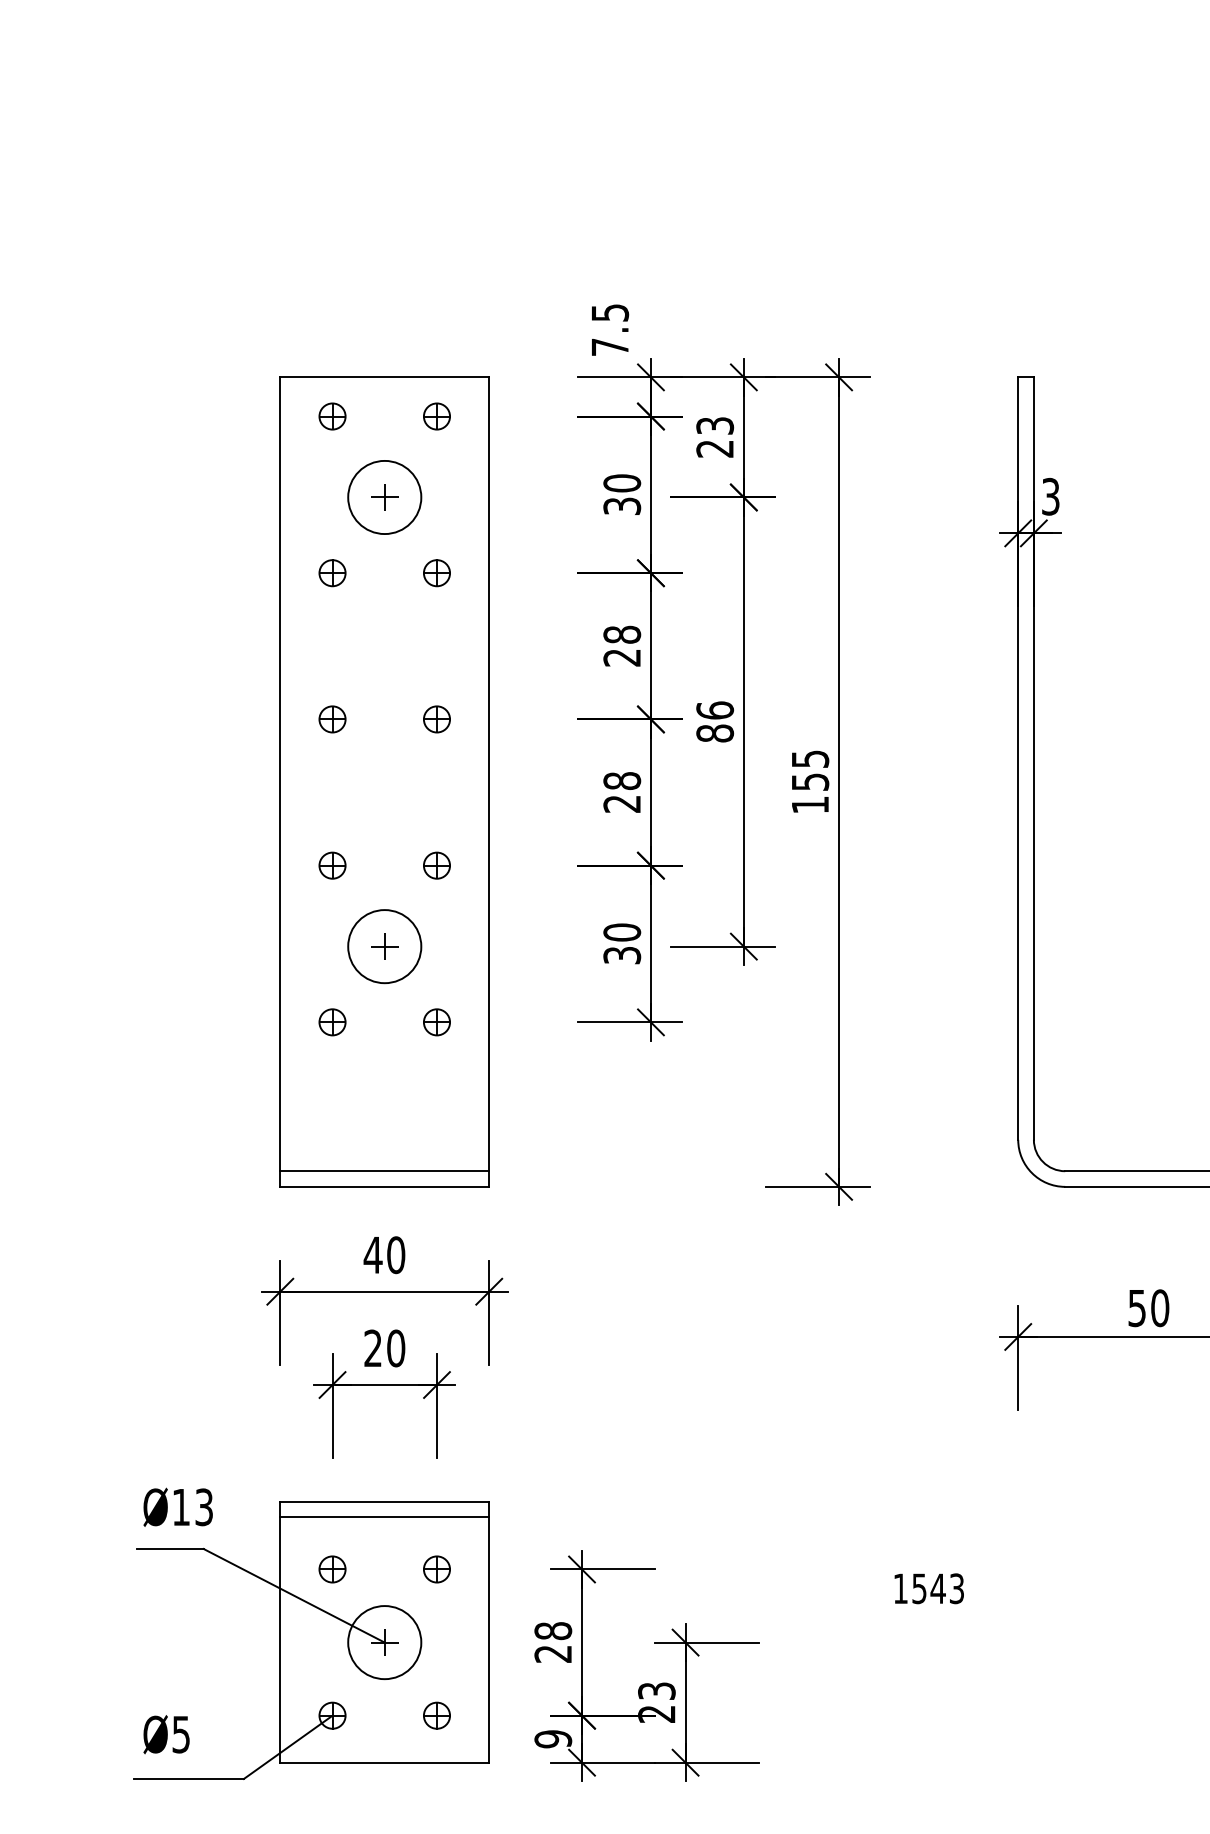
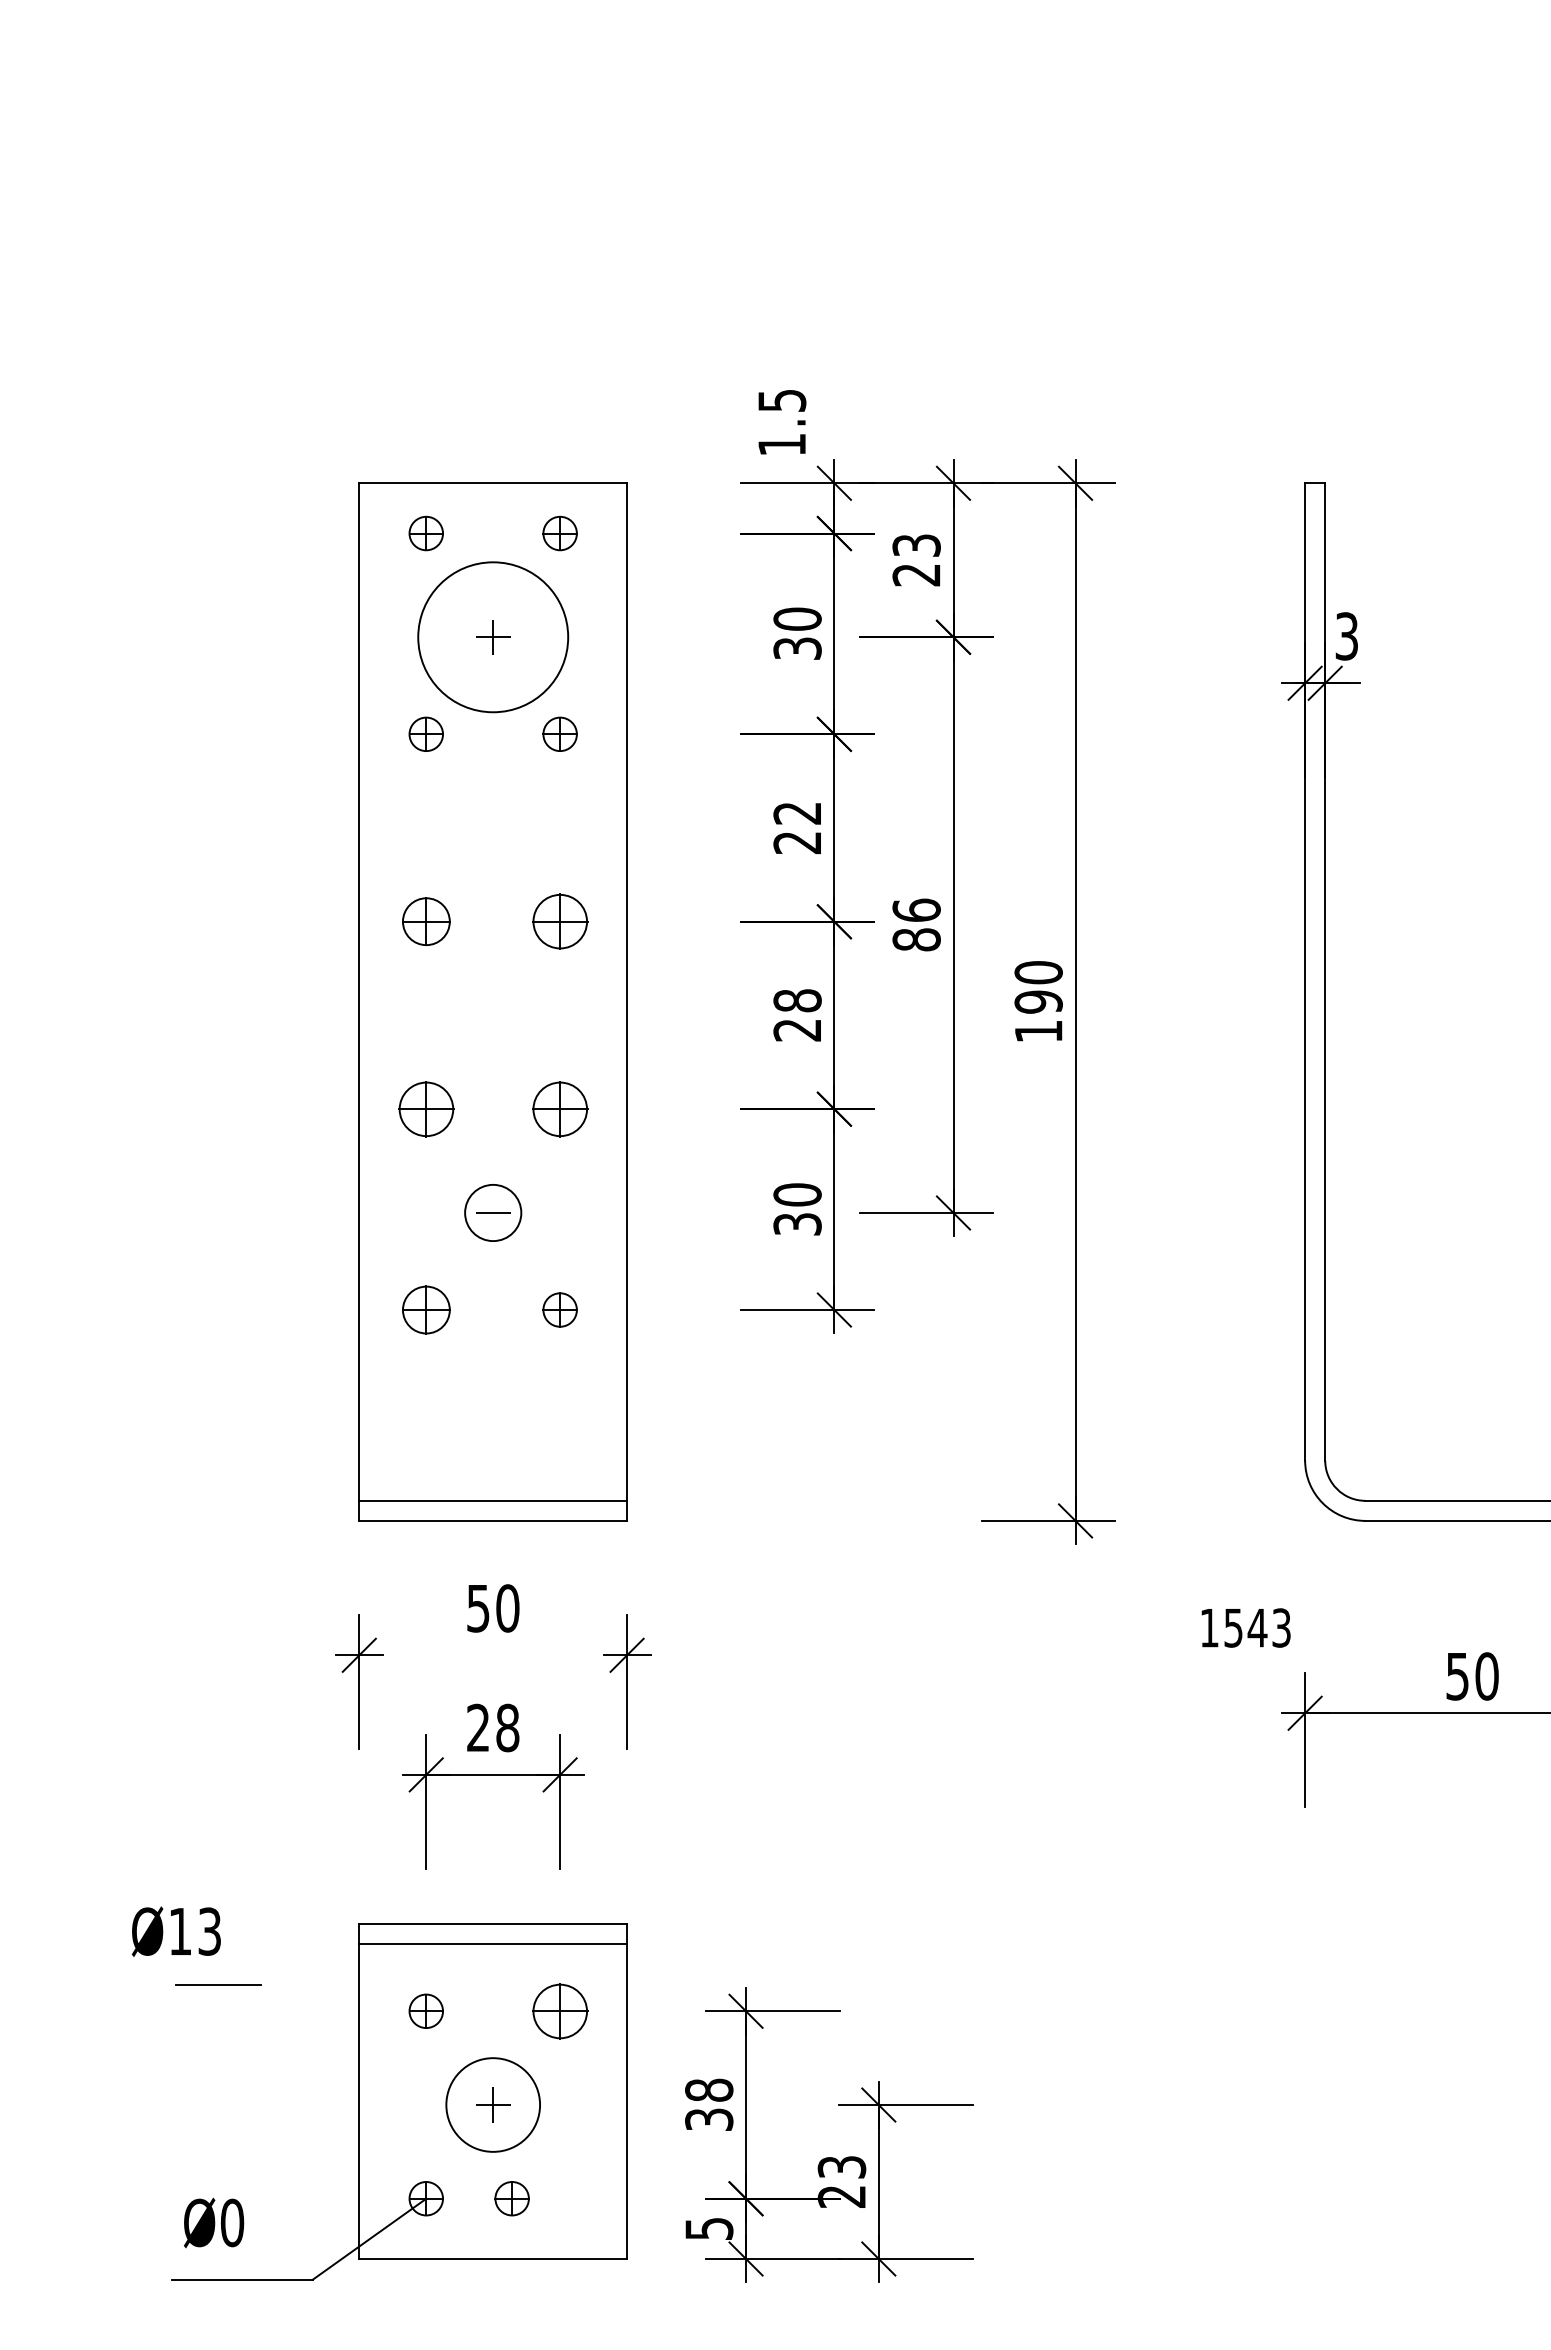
text: (609, 347) -> (781, 444), 7.5 -> 1.5
circle: (384, 497) -> (493, 637), size x1.6
text: (622, 634) -> (797, 812), 28 -> 22
part: (331, 719) -> (425, 921), size x1.4
part: (436, 719) -> (559, 921), size x1.6
text: (810, 770) -> (1038, 987), 155 -> 190
part: (331, 865) -> (425, 1108), size x1.6
part: (436, 865) -> (559, 1108), size x1.6
circle: (384, 946) -> (493, 1212), size x0.6
line: (384, 946) -> (493, 1212), removed
part: (331, 1021) -> (425, 1309), size x1.4
text: (373, 1255) -> (478, 1608), 40 -> 50
line: (384, 1291) -> (493, 1655), removed
text: (395, 1348) -> (507, 1727), 20 -> 28
text: (178, 1507) -> (176, 1931), moved
part: (436, 1568) -> (559, 2010), size x1.6
text: (928, 1588) -> (1245, 1627), moved
line: (294, 1596) -> (377, 2045), removed
text: (553, 1653) -> (709, 2119), 28 -> 38
part: (436, 1715) -> (511, 2198), moved
text: (181, 1734) -> (232, 2222), Ø5 -> Ø0
text: (553, 1738) -> (709, 2228), 9 -> 5

